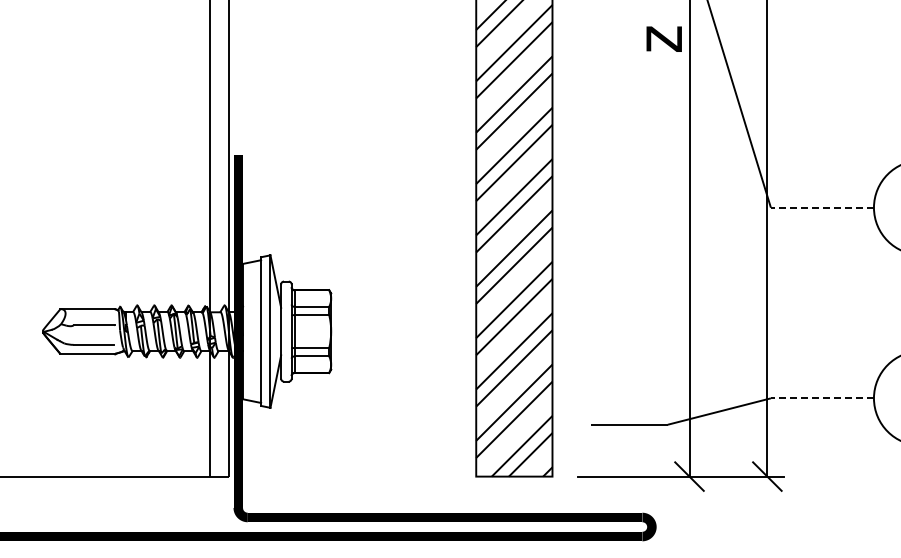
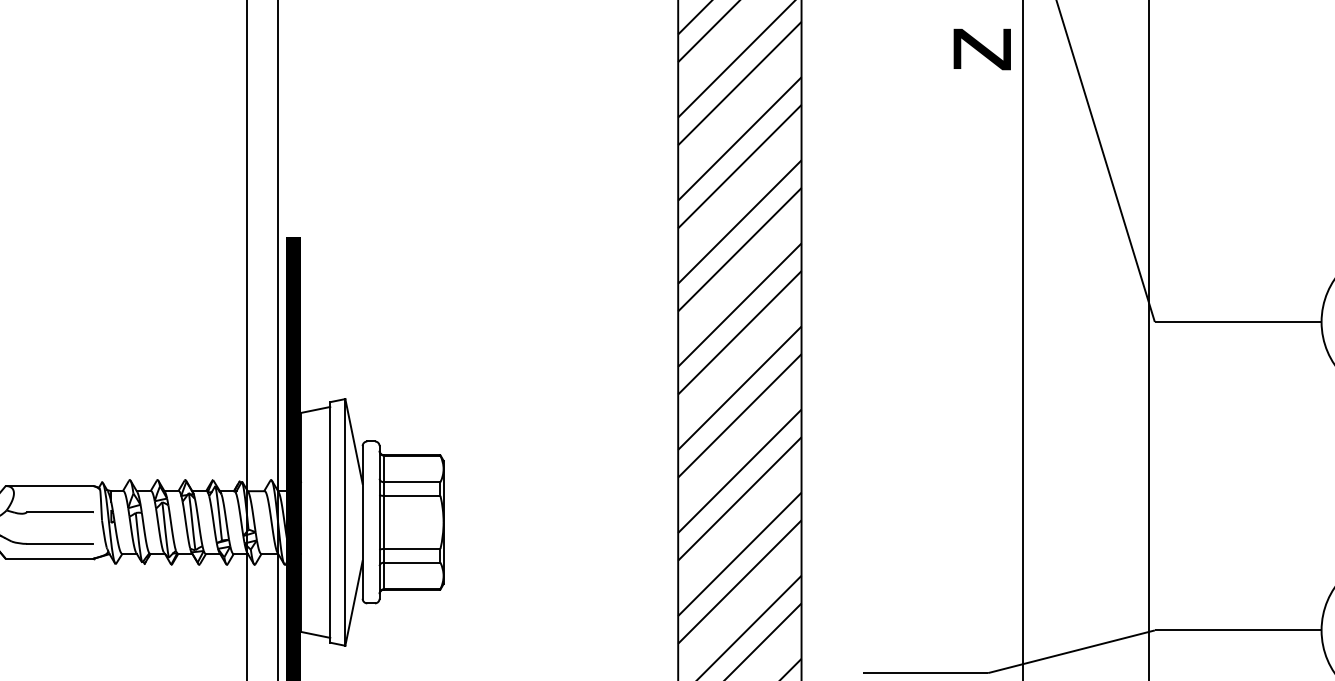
line: (822, 207) -> (1238, 321), dashed -> solid
line: (822, 398) -> (1238, 630), dashed -> solid

